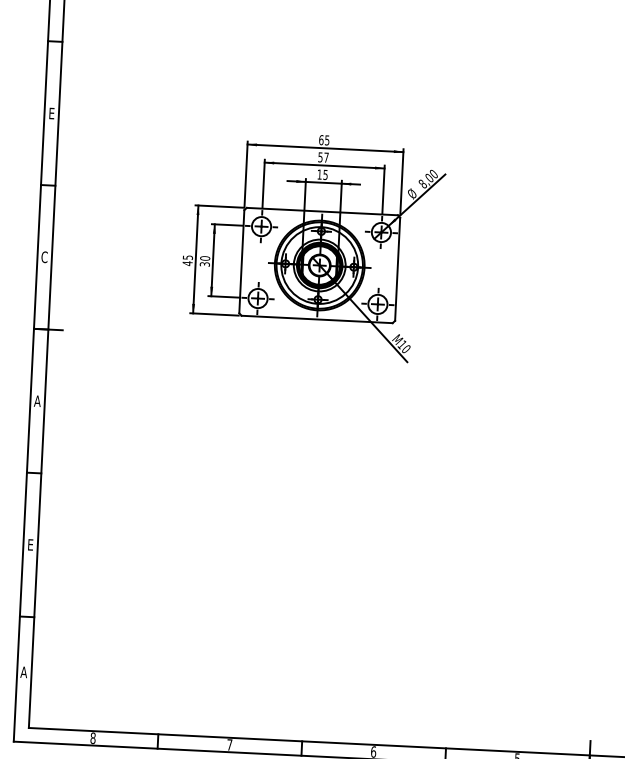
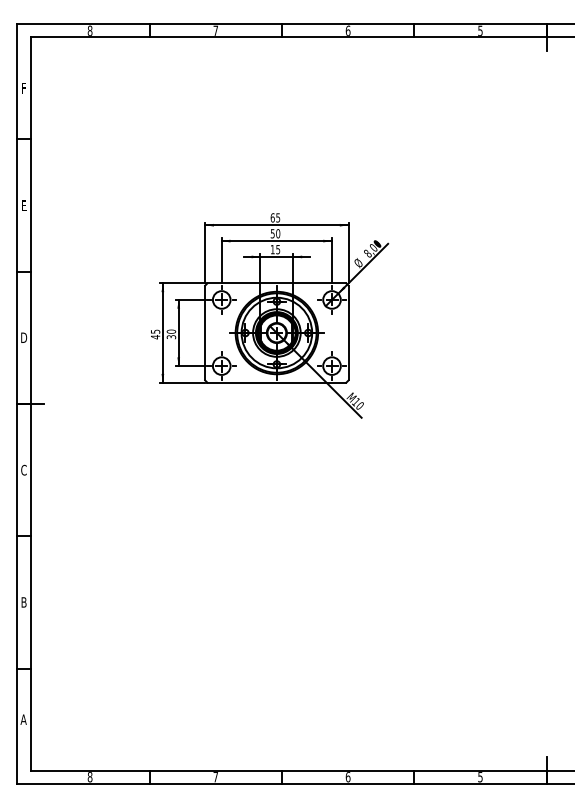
text: (326, 157) -> (278, 233), 57 -> 50
text: (45, 256) -> (24, 337), C -> D
text: (37, 400) -> (23, 469), A -> C
text: (29, 544) -> (23, 602), E -> B

